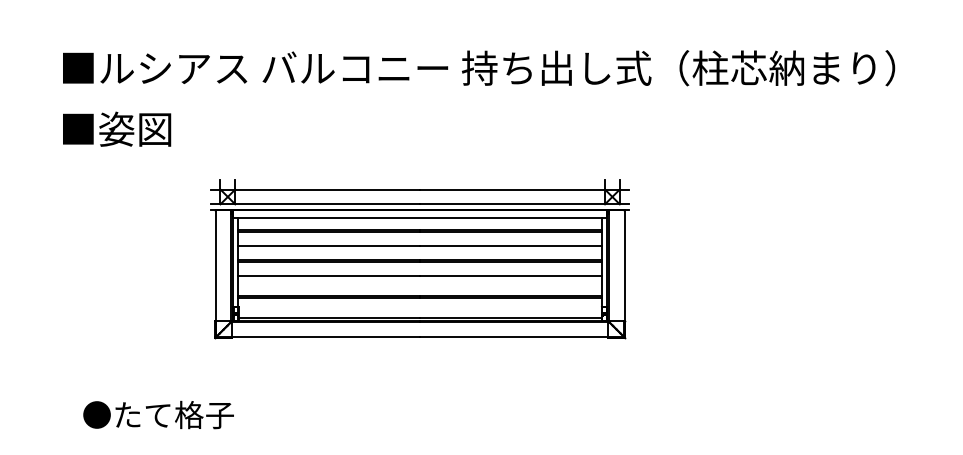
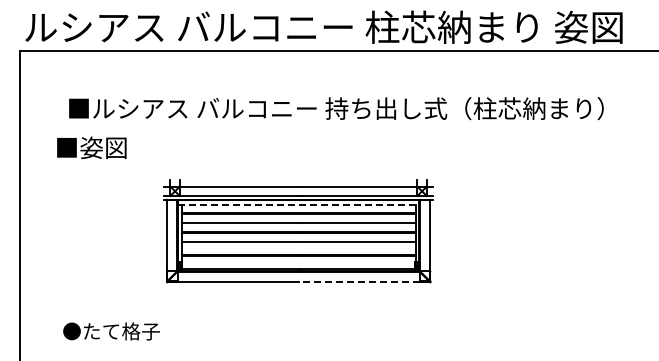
text: (116, 128) -> (91, 147), moved
line: (421, 219) -> (299, 205), solid -> dashed
line: (513, 337) -> (358, 281), solid -> dashed
text: (158, 415) -> (111, 331), moved

